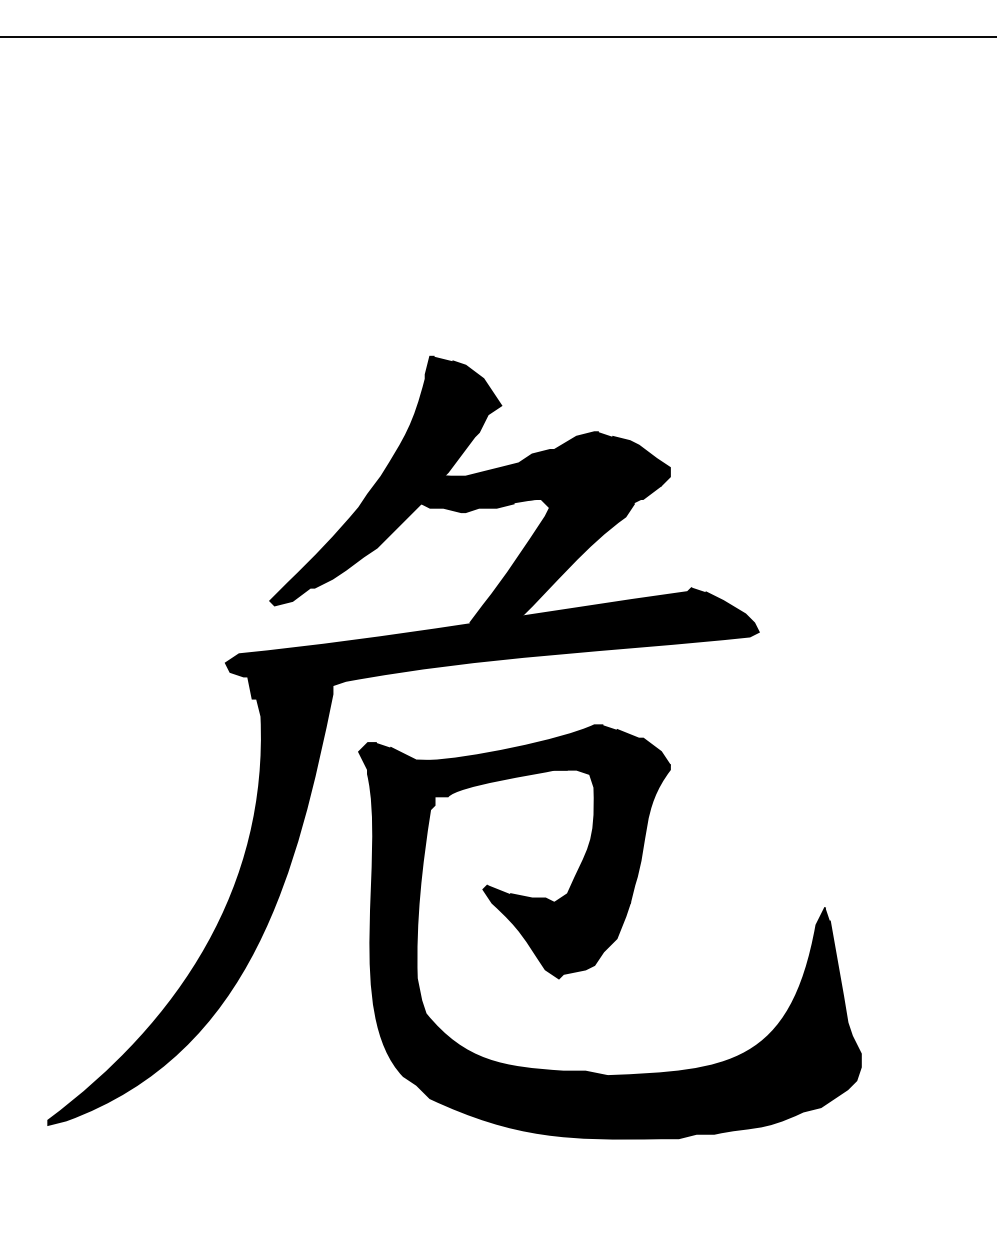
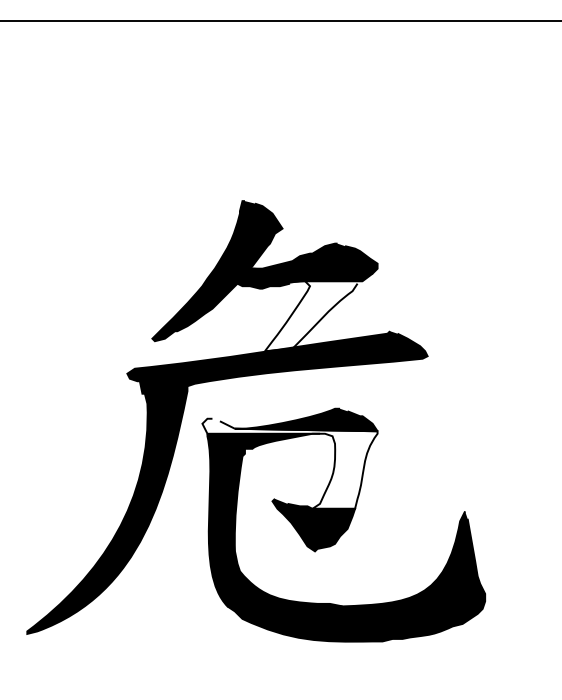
fill: (556, 561) -> (313, 316), removed
fill: (513, 822) -> (289, 463), removed

